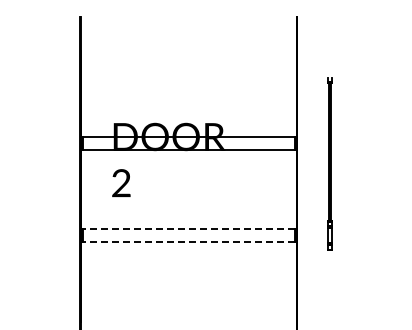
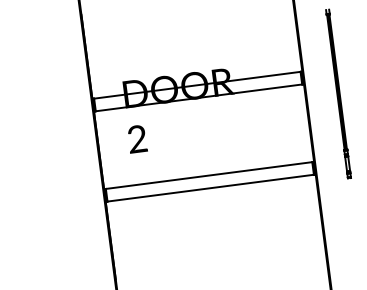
line: (188, 229) -> (208, 175), dashed -> solid
line: (188, 242) -> (210, 188), dashed -> solid

